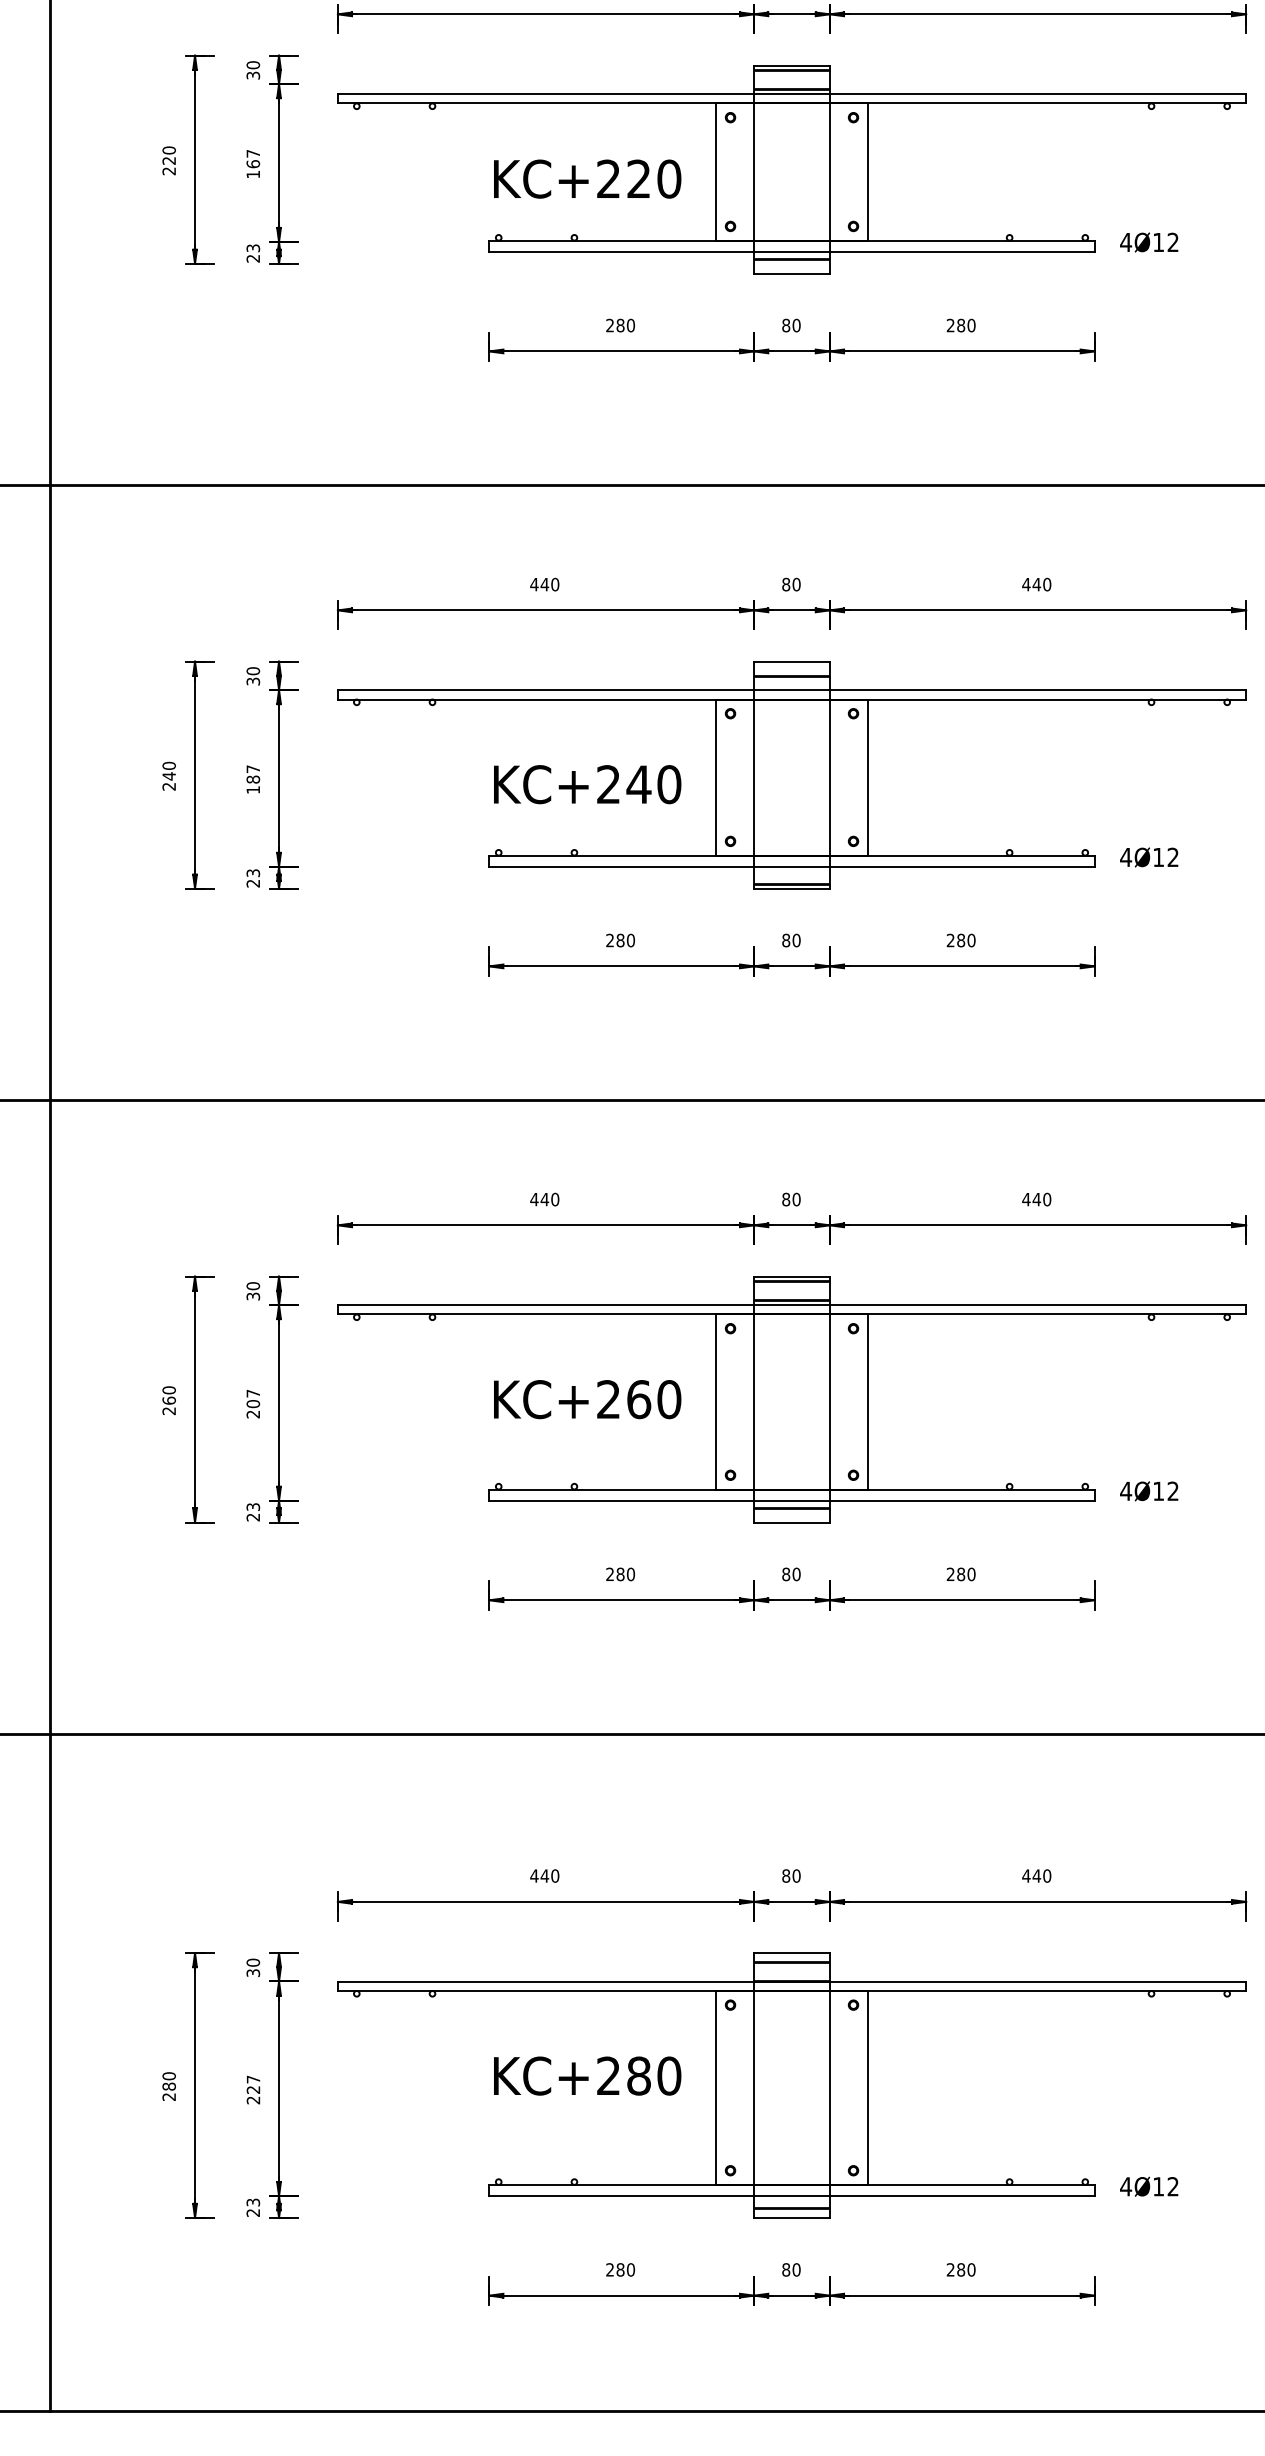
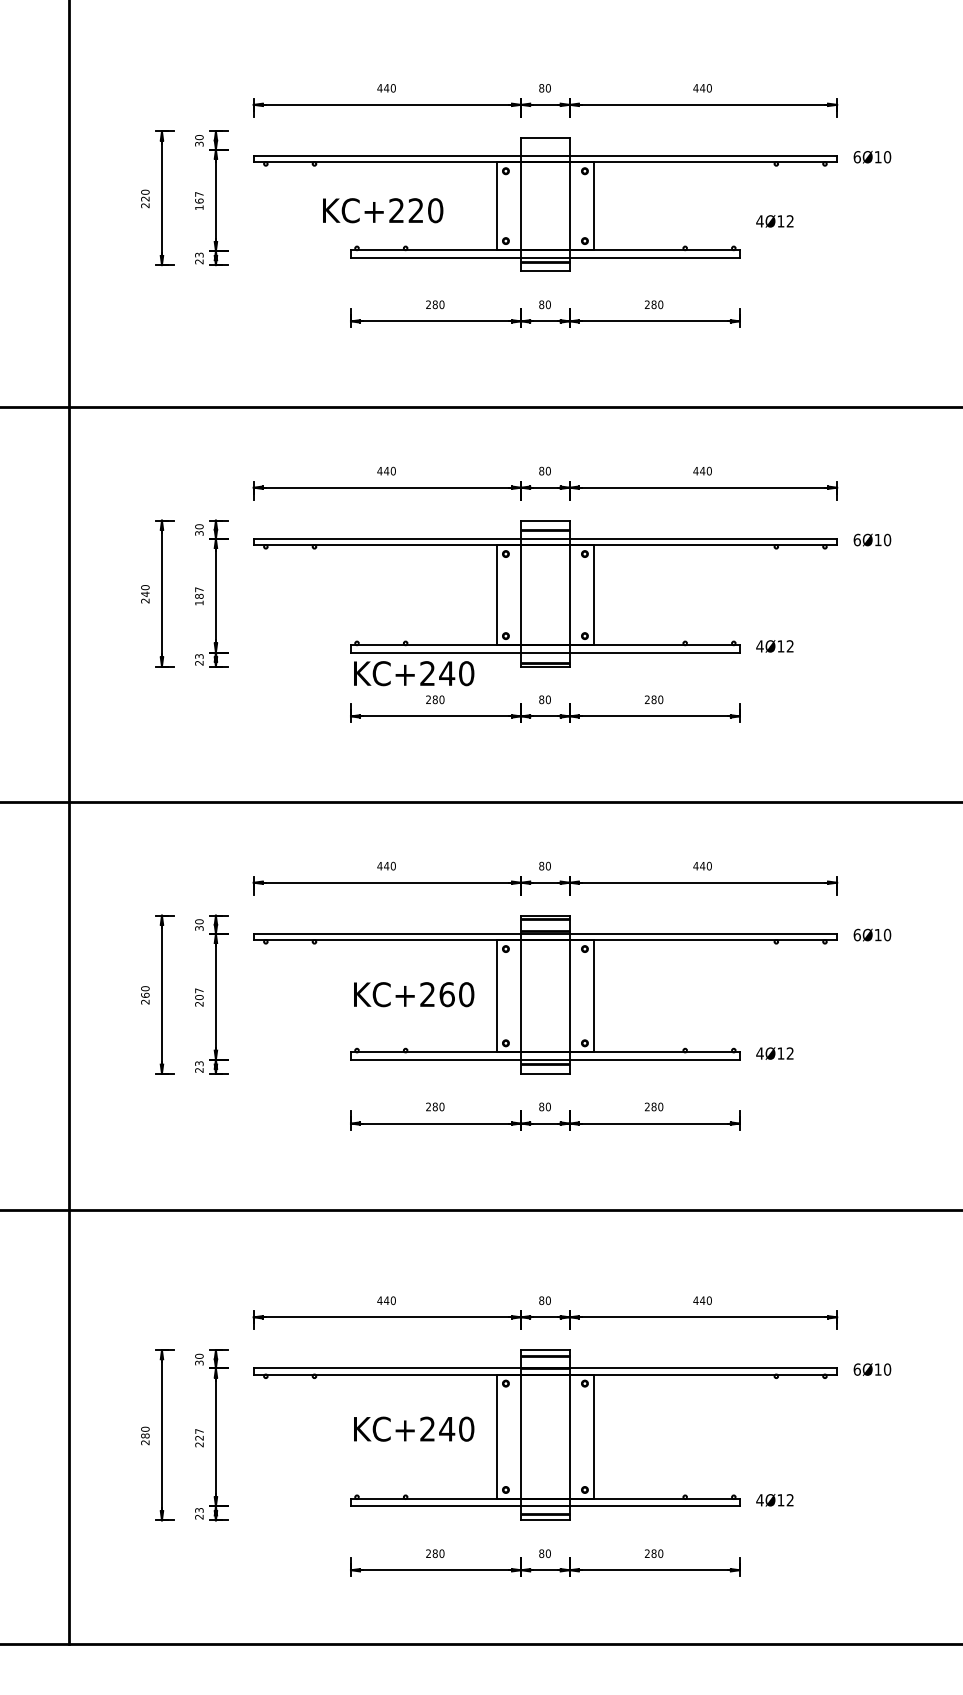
hatch: (792, 79) -> (545, 146), removed
text: (588, 178) -> (383, 210), moved
text: (1148, 242) -> (774, 221), moved
text: (588, 784) -> (414, 673), moved
text: (639, 2074) -> (447, 1428), KC+280 -> KC+240

